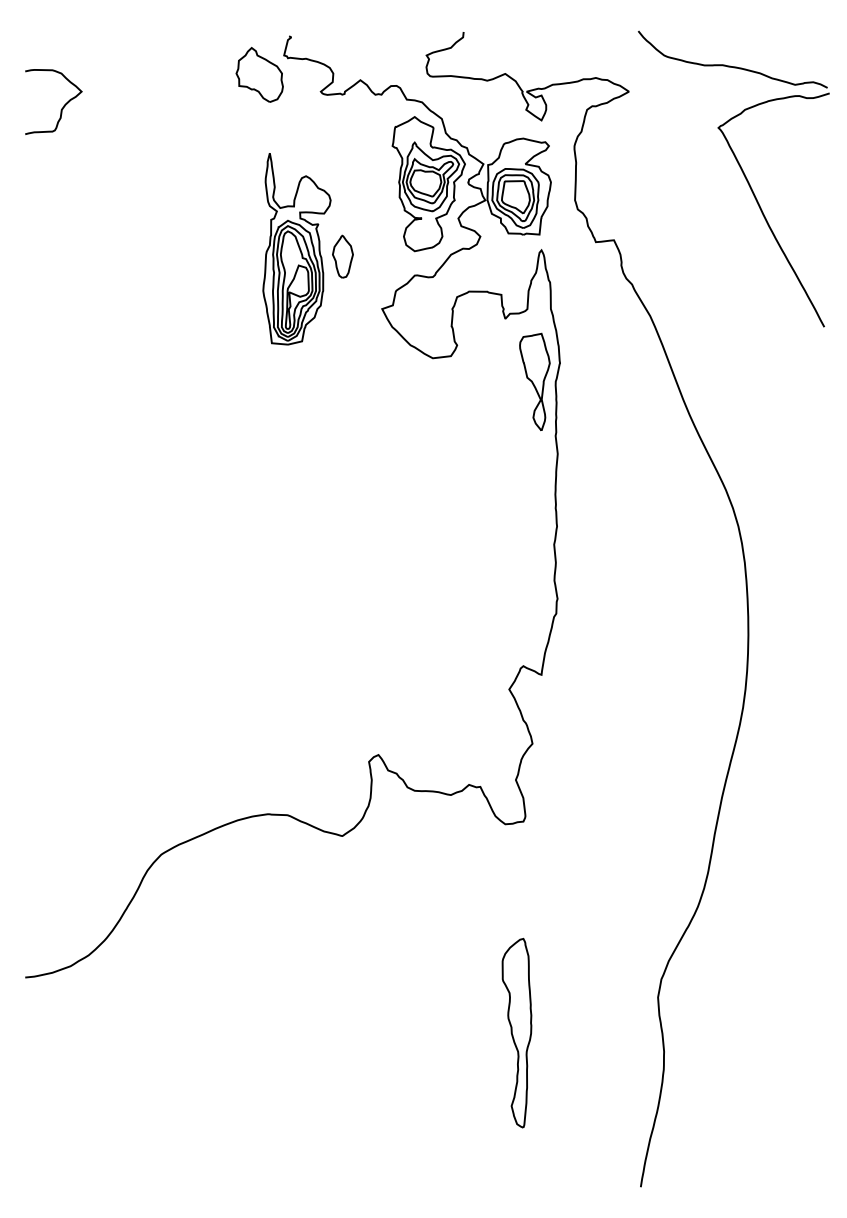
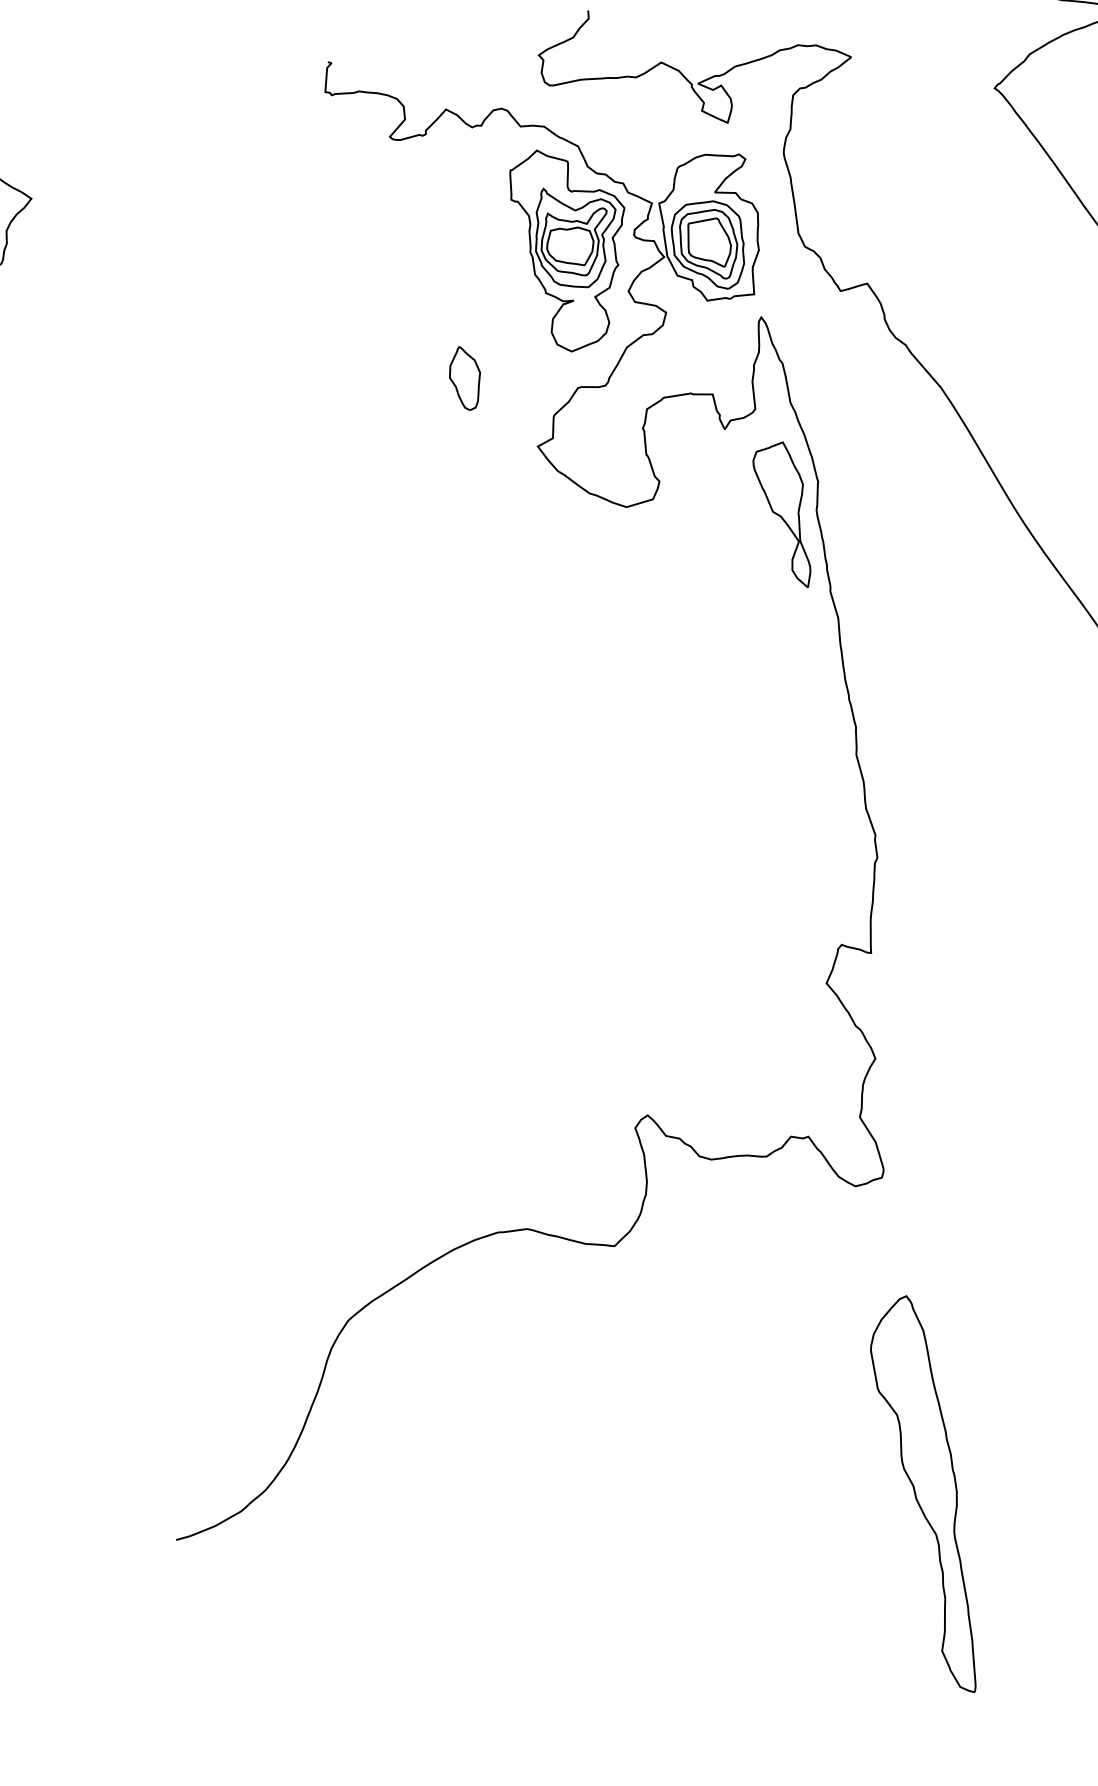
part: (259, 74) -> (293, 127), removed
part: (296, 249) -> (394, 379), removed
part: (516, 1032) -> (926, 1495), size x1.4

